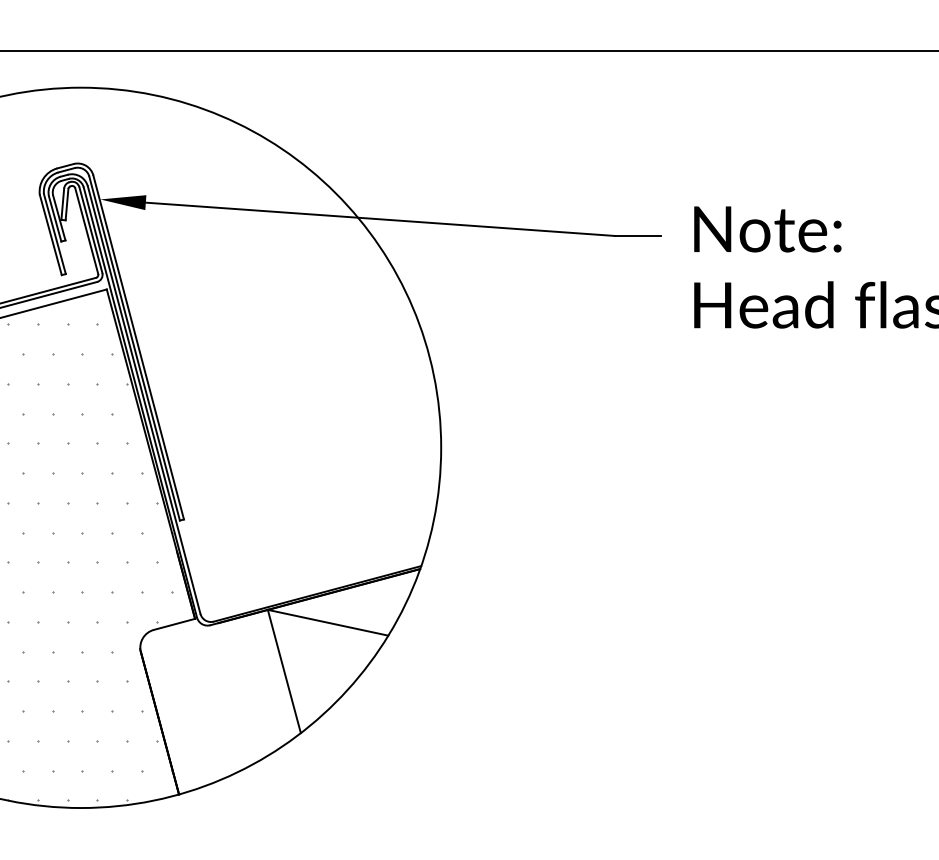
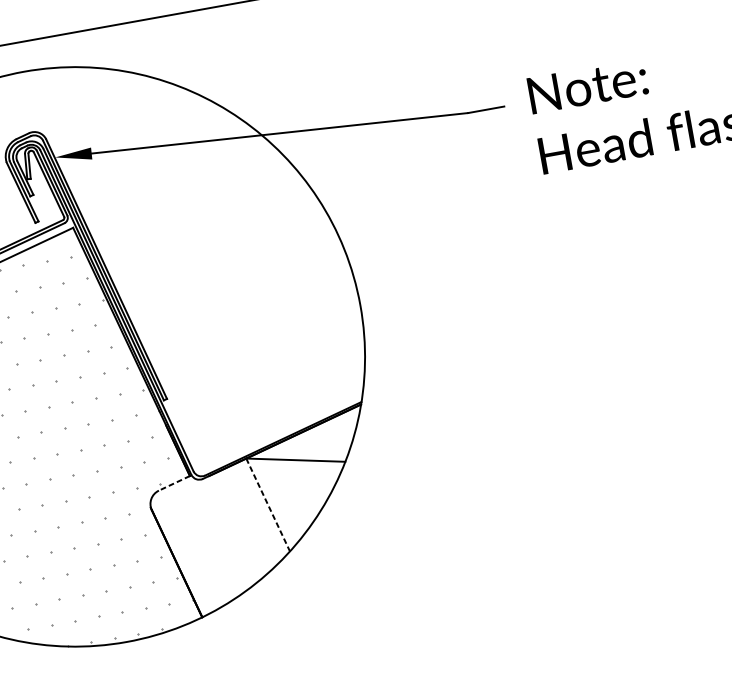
line: (174, 624) -> (174, 483), solid -> dashed
line: (284, 671) -> (268, 504), solid -> dashed

